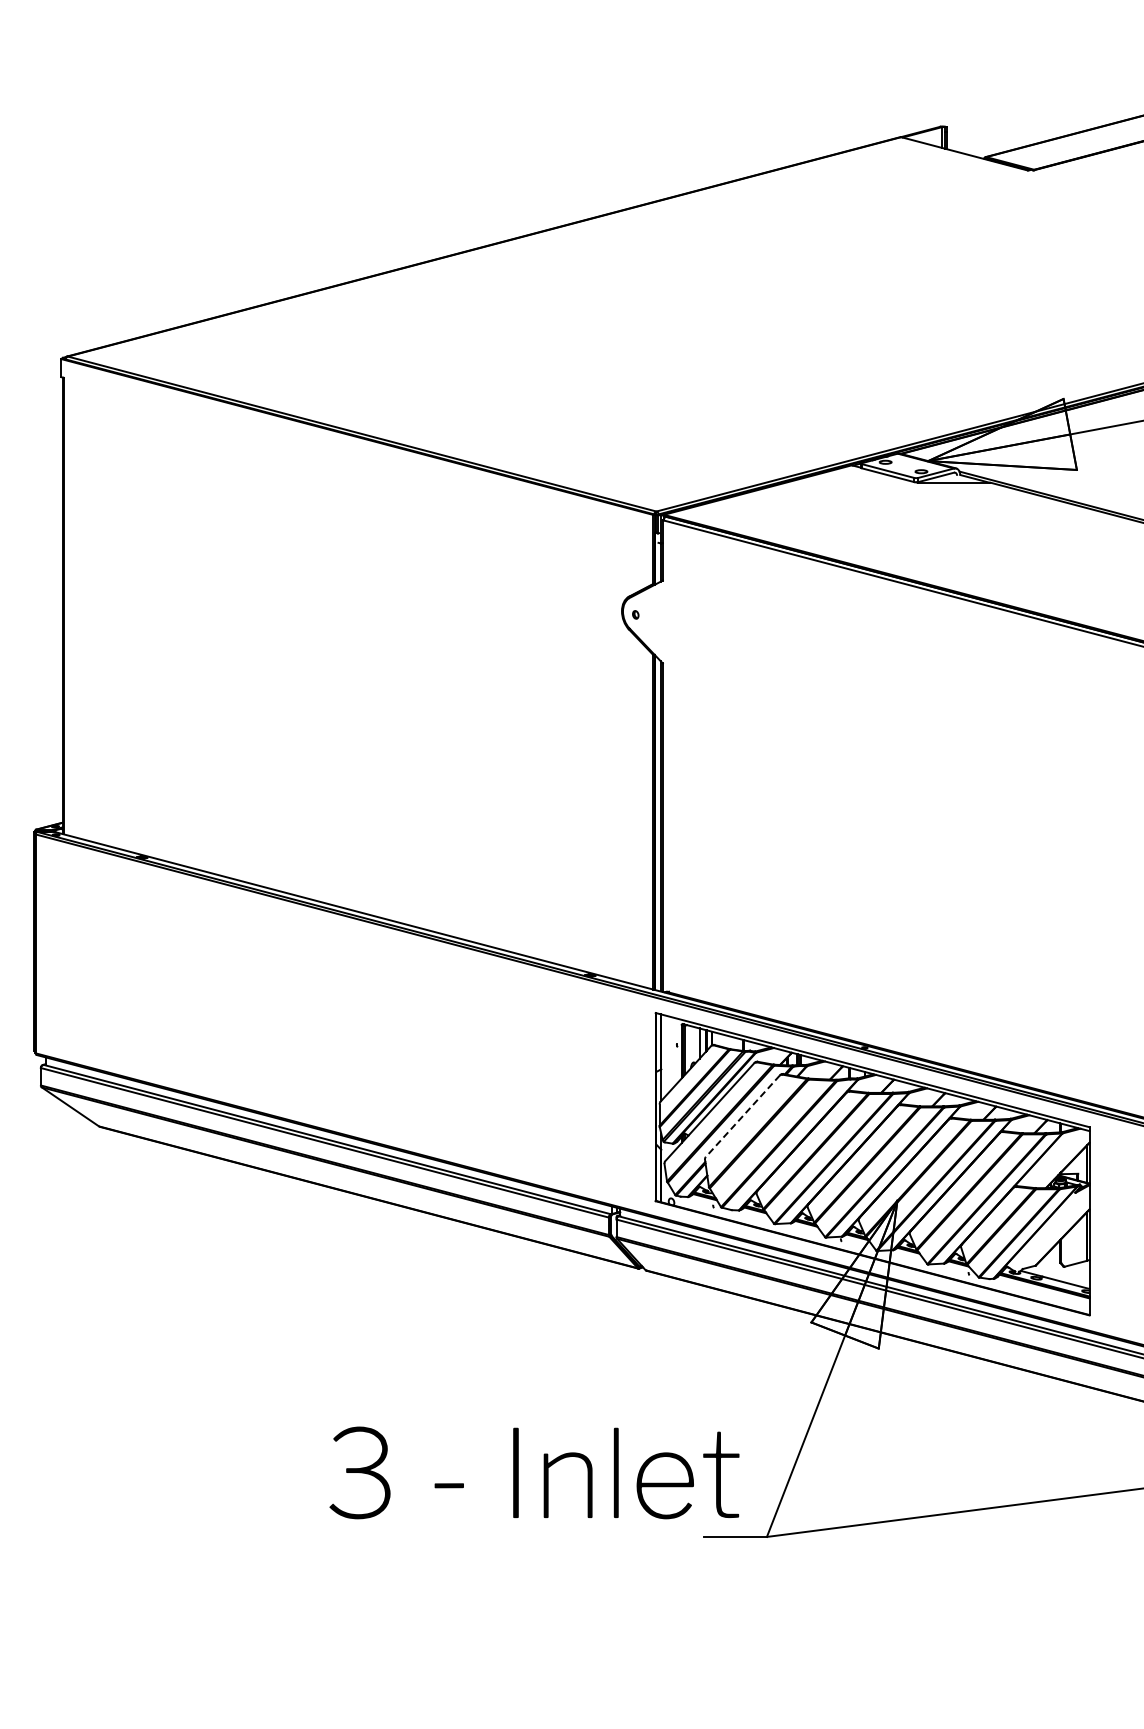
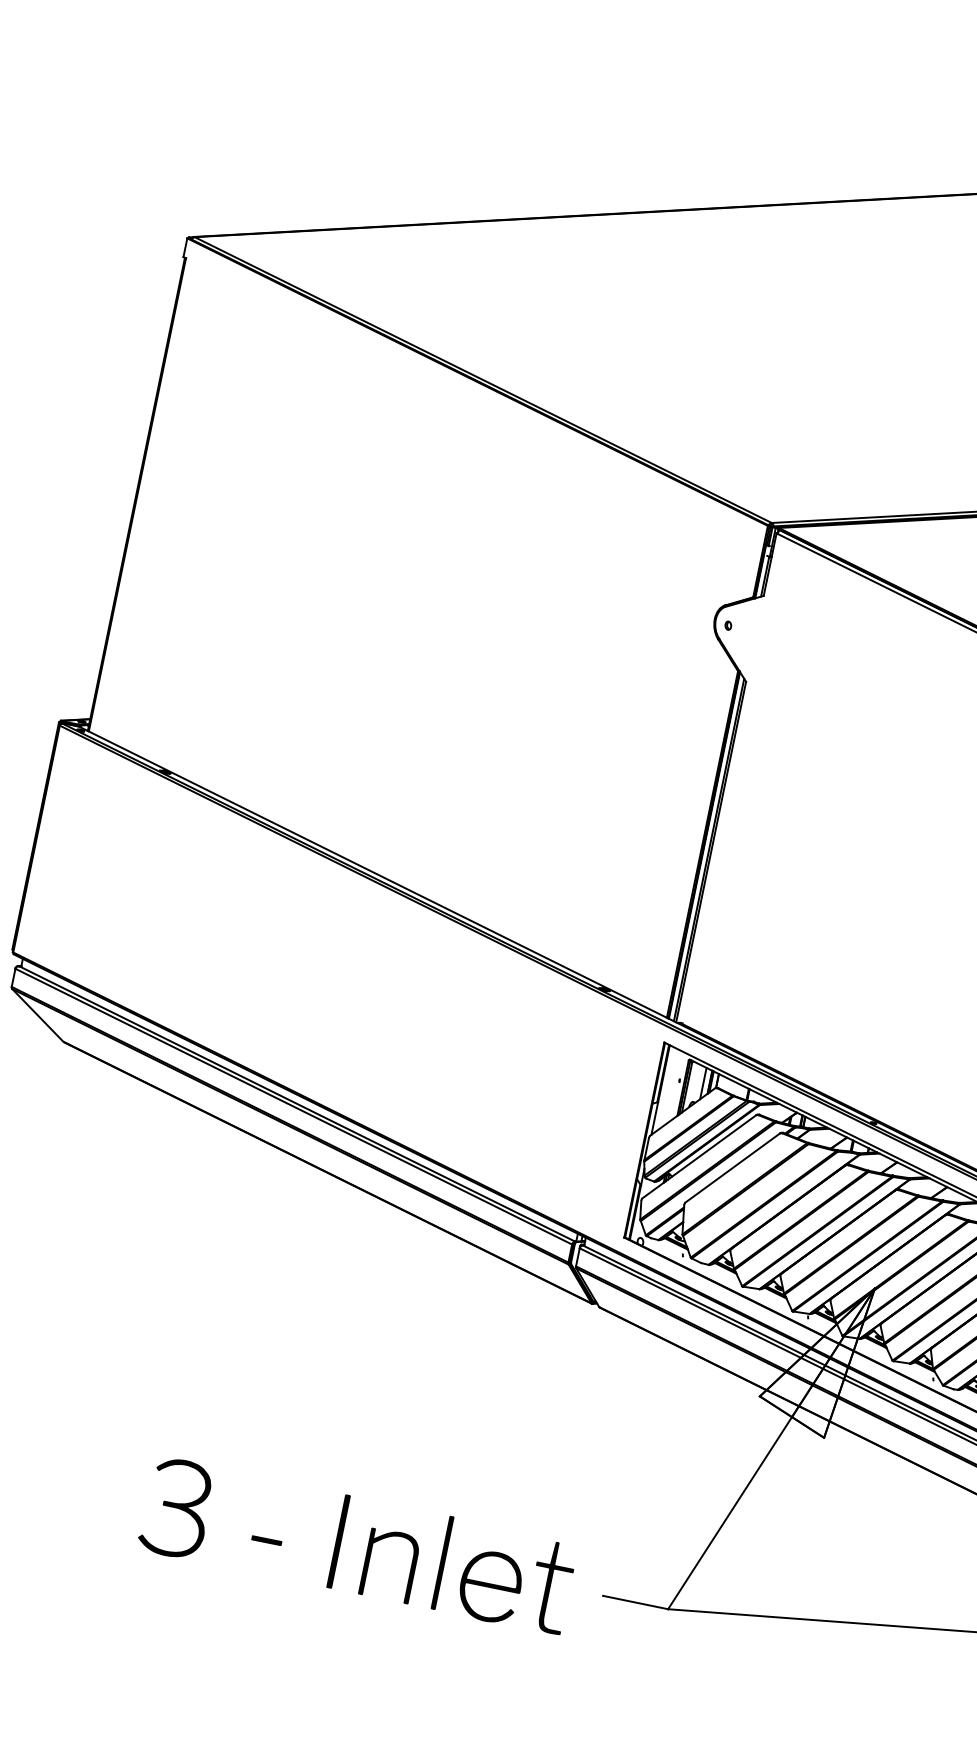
line: (742, 1116) -> (732, 1168), dashed -> solid
text: (534, 1472) -> (357, 1545), moved

